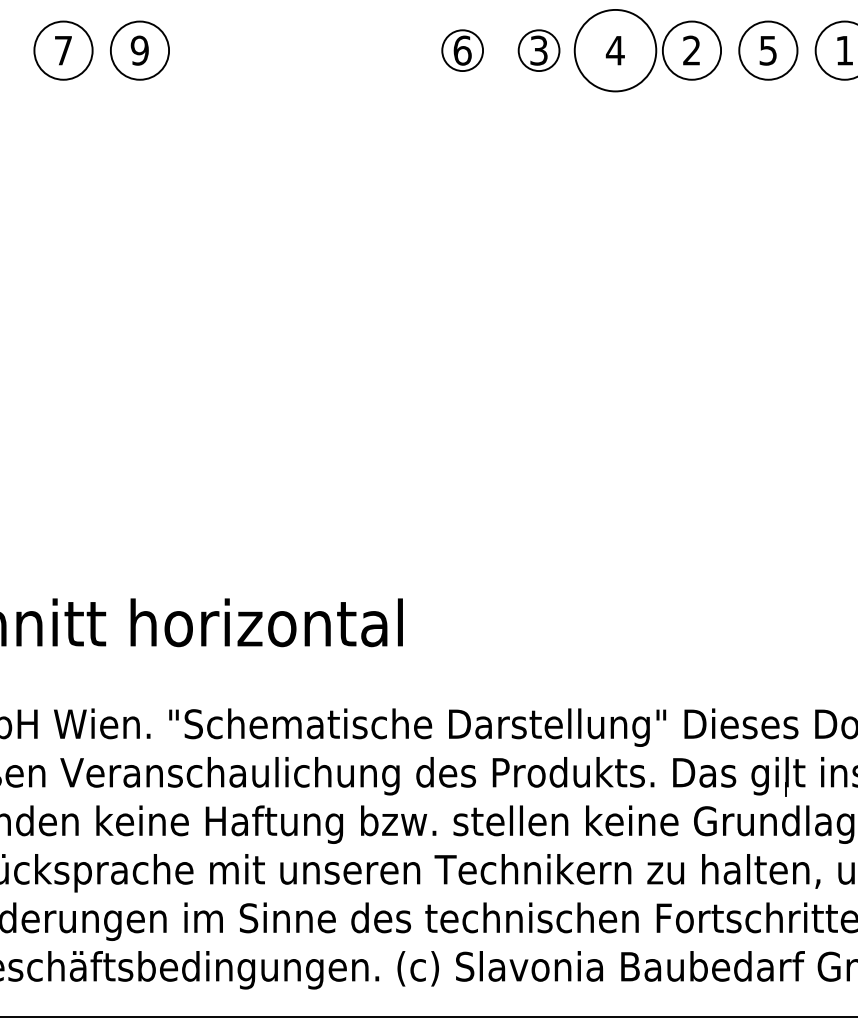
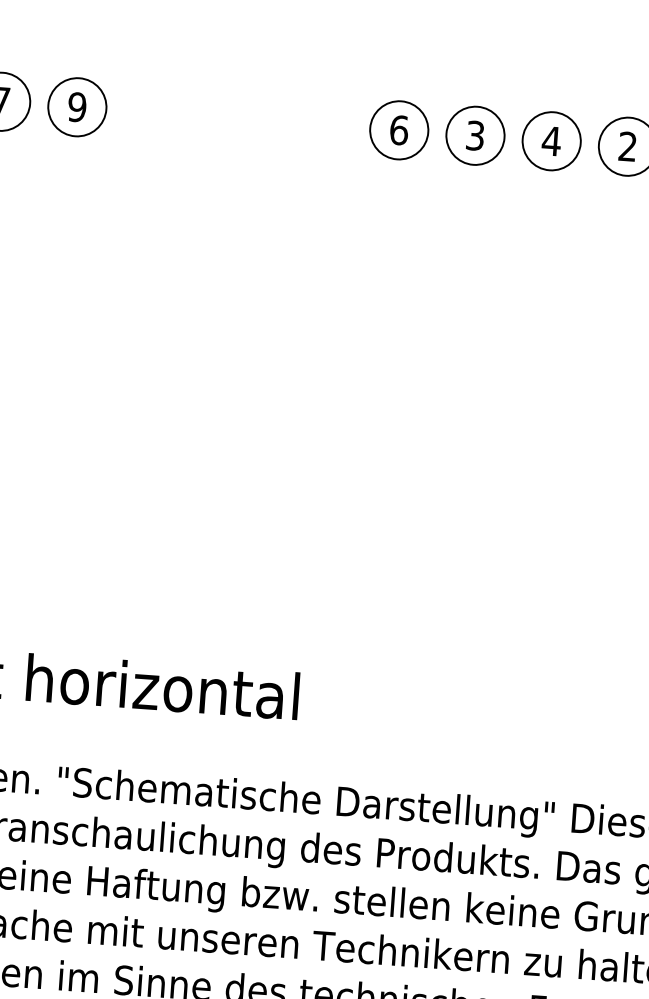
circle: (462, 50) -> (399, 130), size x1.43
circle: (538, 50) -> (474, 135), size x1.43
circle: (615, 50) -> (551, 141), size x0.71

